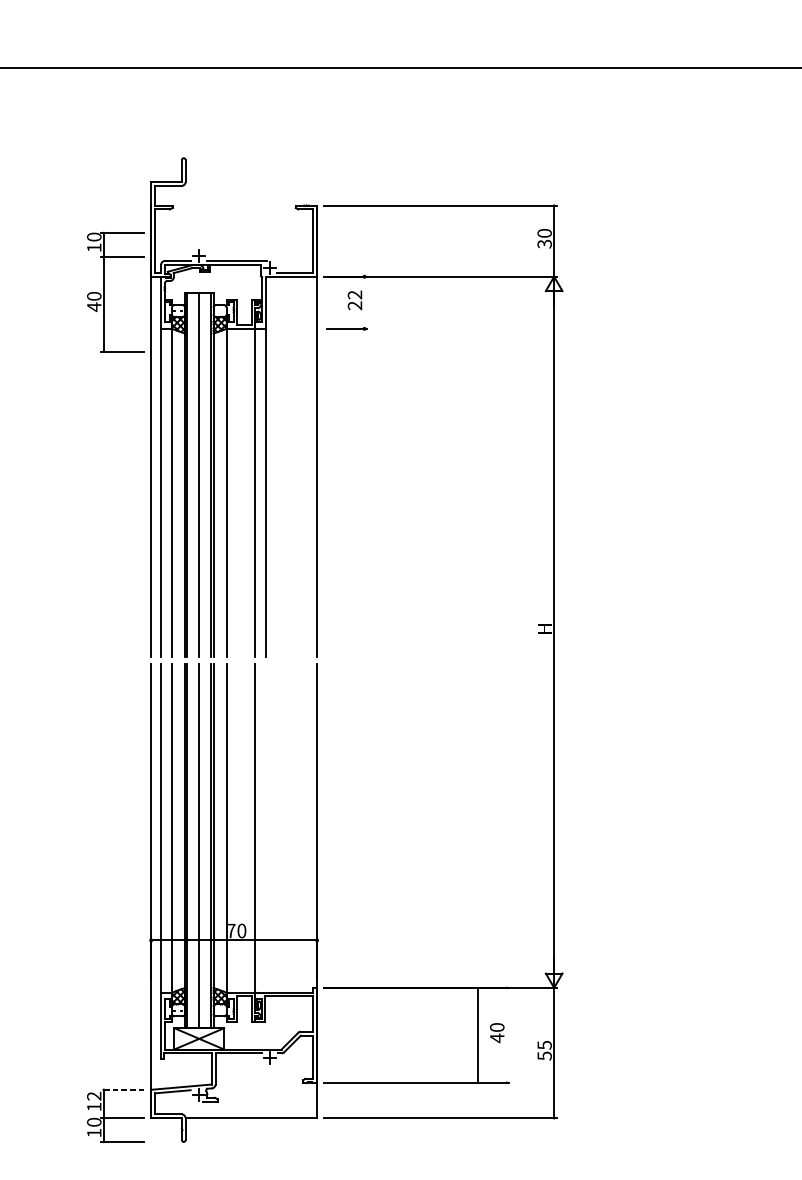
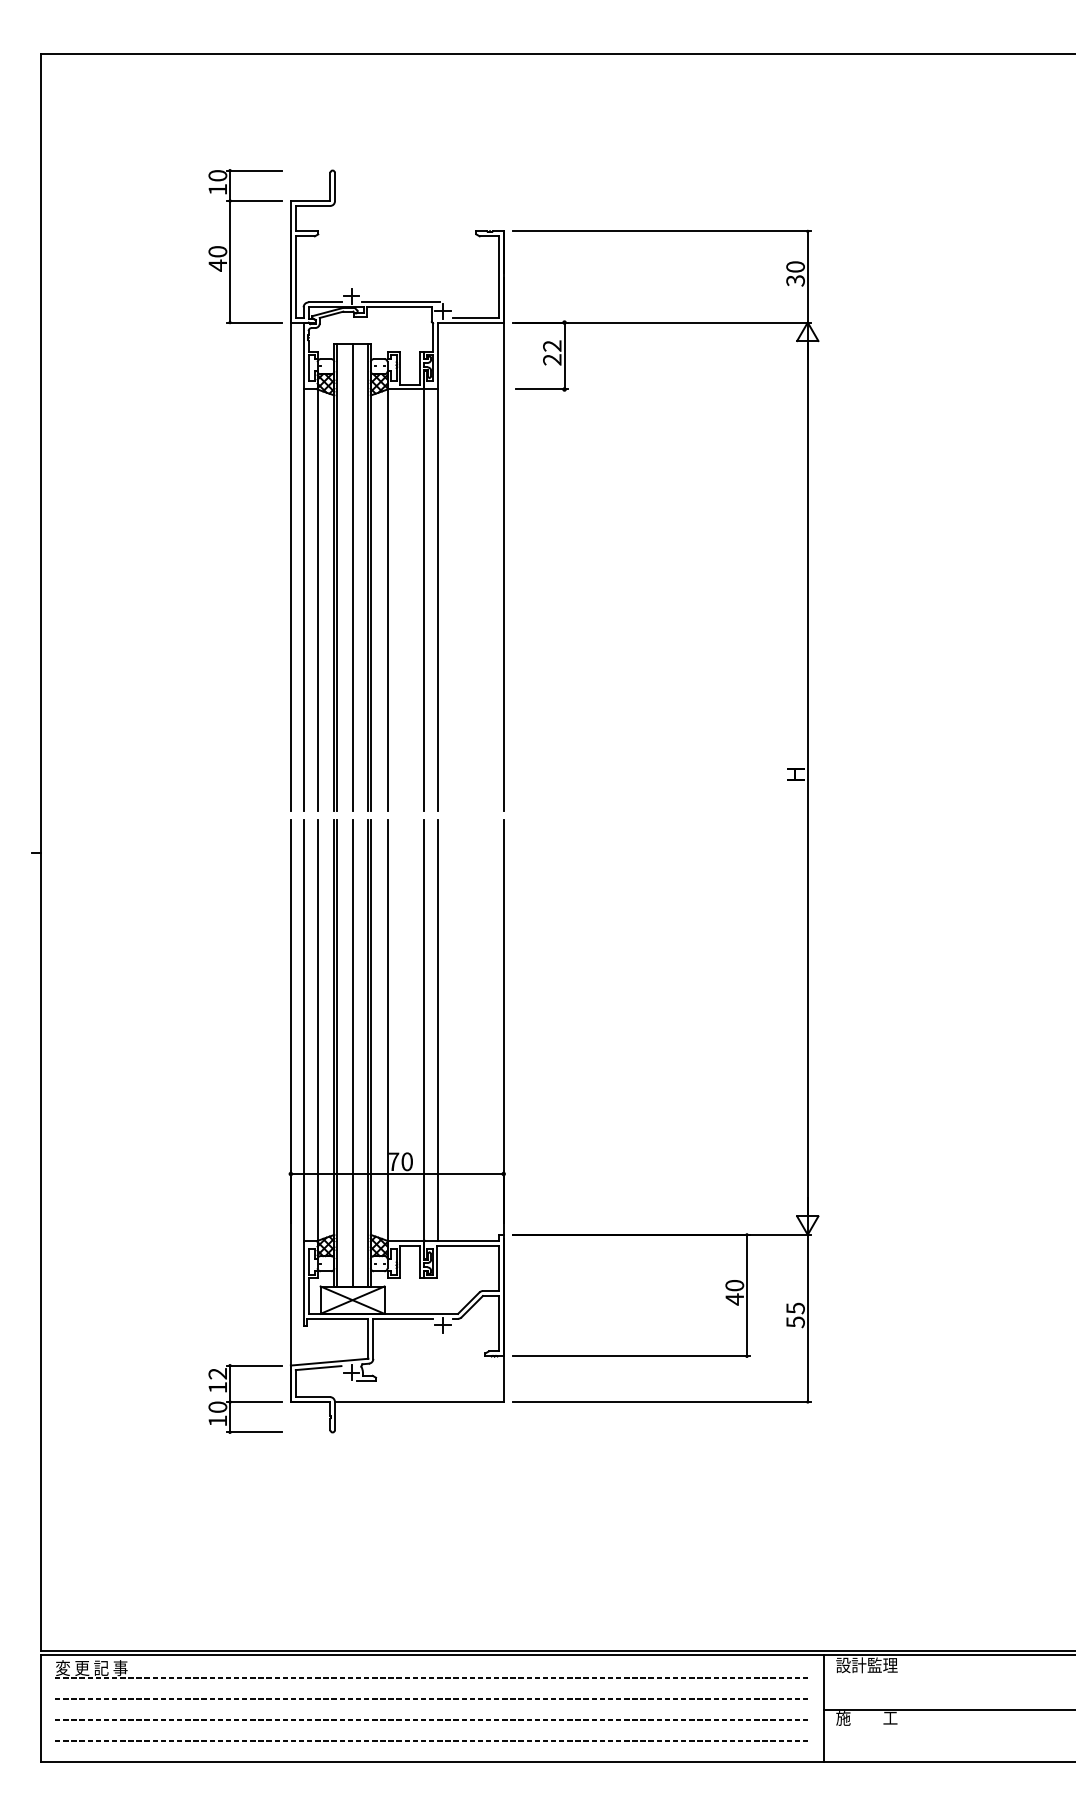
part: (104, 292) -> (230, 246), moved
line: (364, 302) -> (564, 355), added
line: (266, 827) -> (438, 1029), added
line: (477, 1035) -> (746, 1295), moved
line: (122, 1089) -> (253, 1365), dashed -> solid

